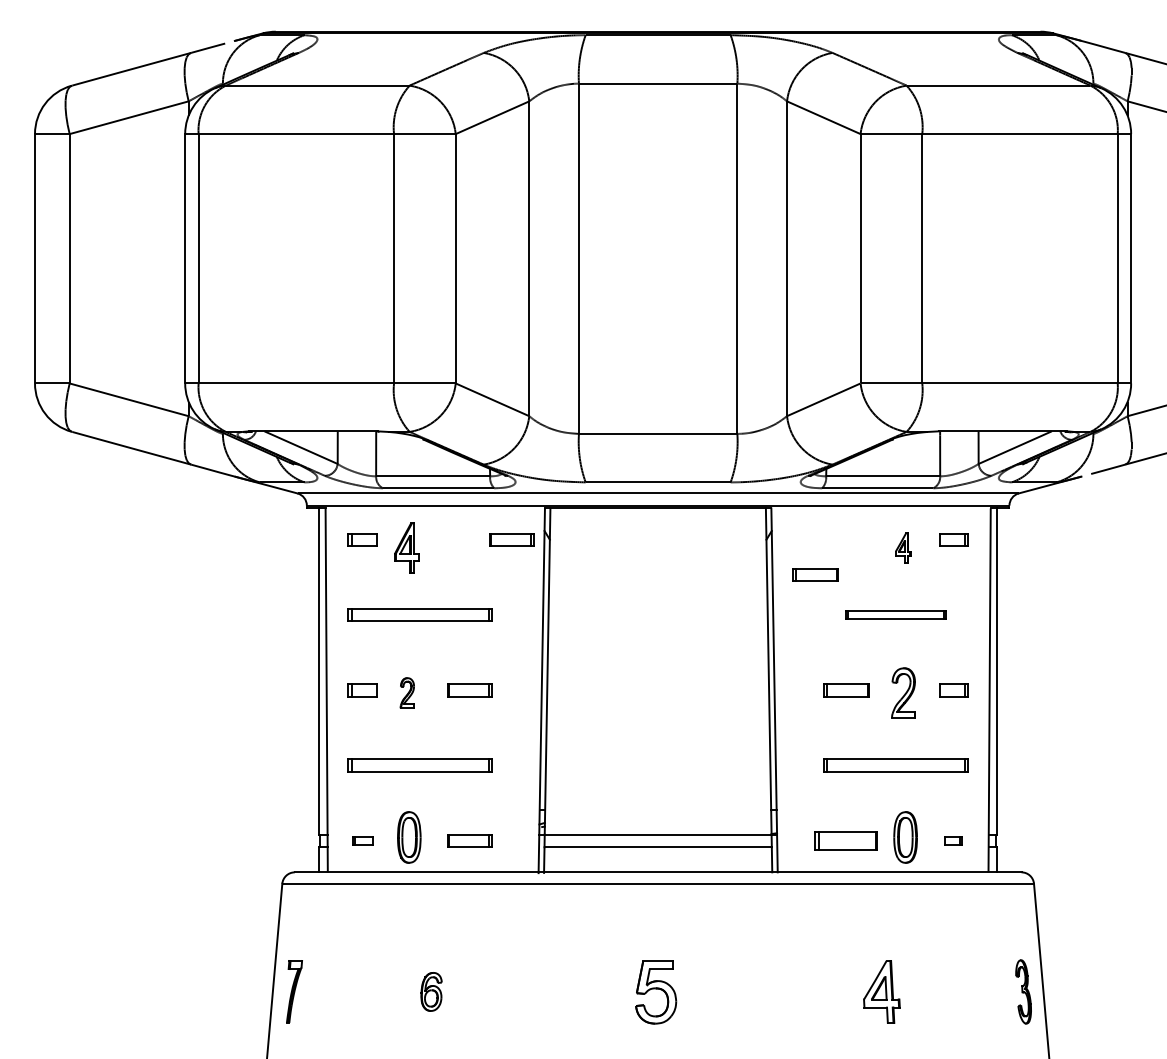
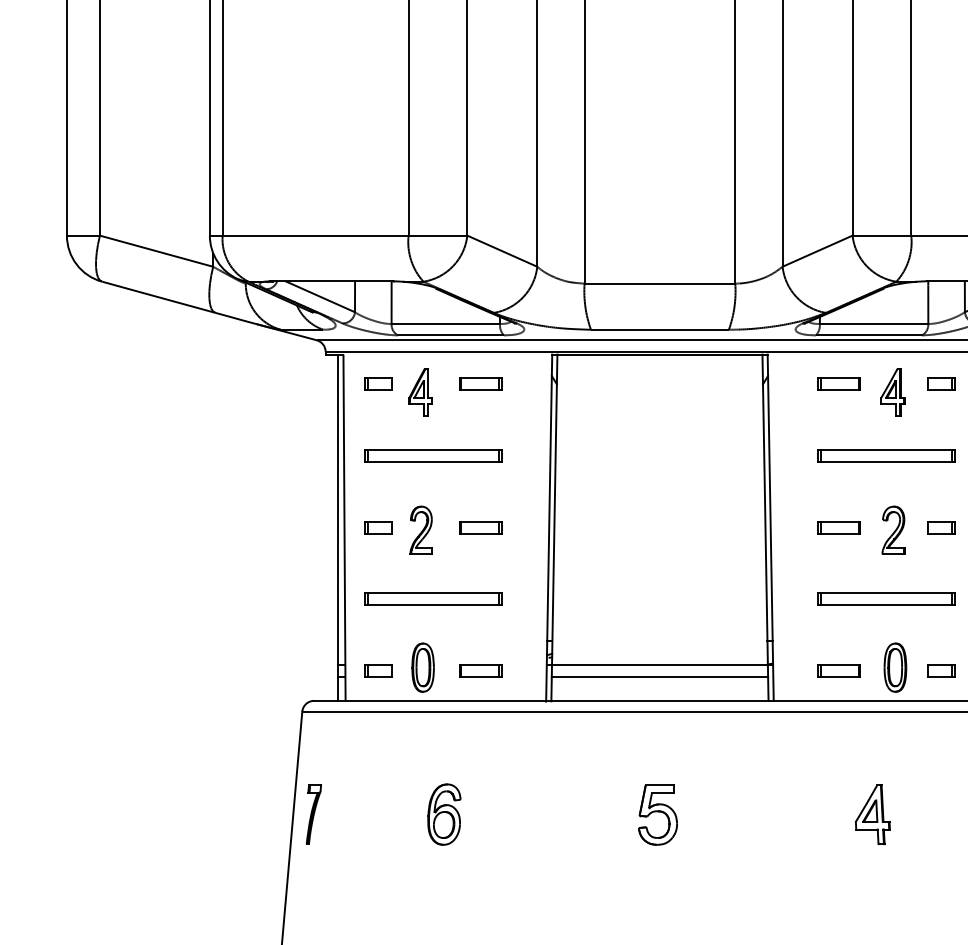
part: (511, 539) -> (480, 384), moved
part: (903, 547) -> (893, 391), size x1.67
part: (815, 574) -> (839, 384), moved
part: (895, 614) -> (885, 455), size x1.43
part: (407, 692) -> (421, 529), size x1.67
part: (362, 840) -> (378, 670), size x1.43
part: (846, 840) -> (839, 670), size x0.71
part: (953, 840) -> (940, 670), size x1.67
part: (431, 991) -> (444, 814), size x1.67

